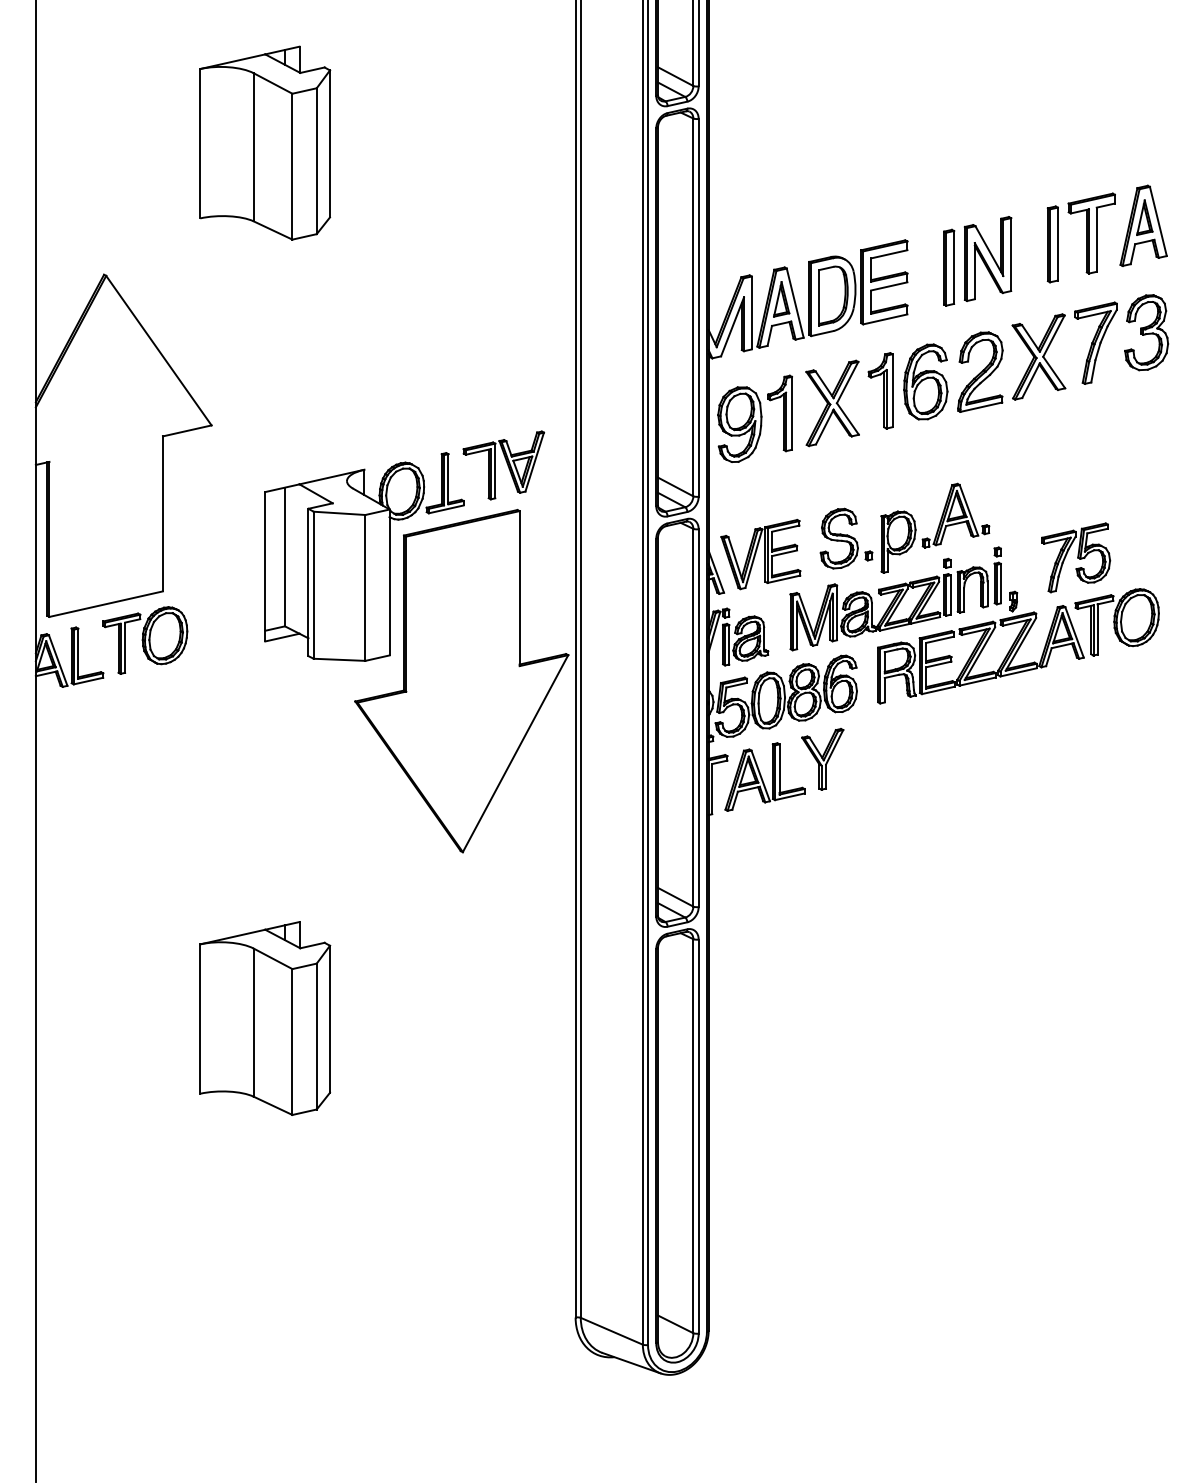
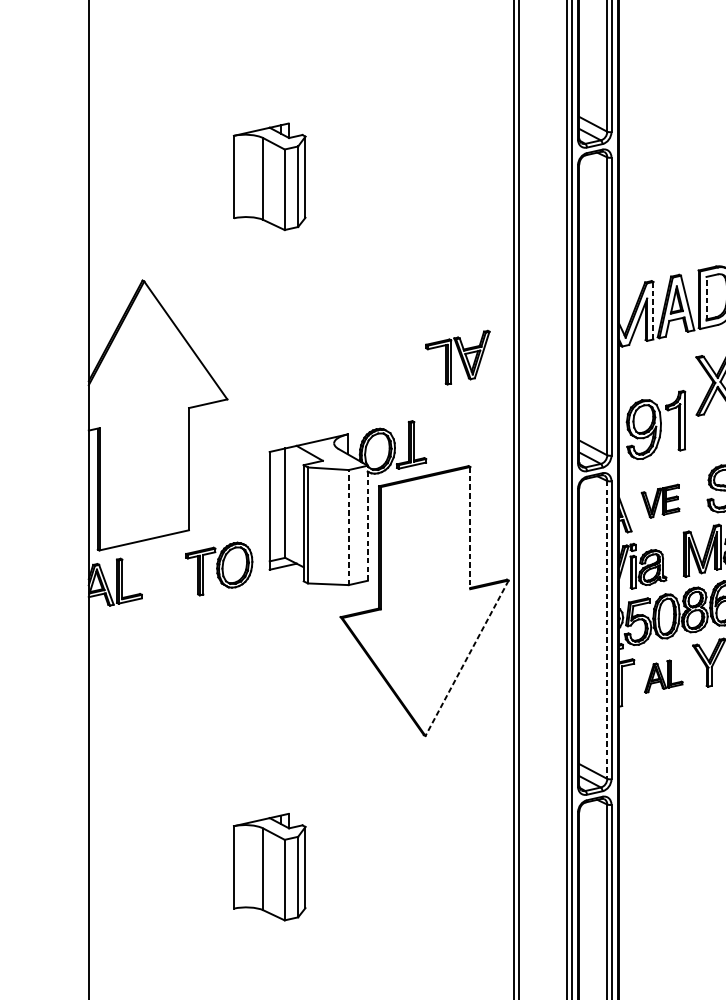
part: (265, 142) -> (269, 176), size x0.7
line: (819, 297) -> (706, 298), solid -> dashed
line: (751, 313) -> (653, 311), solid -> dashed
part: (754, 418) -> (655, 424), moved
part: (503, 465) -> (457, 357), moved
part: (760, 554) -> (660, 501), size x0.6
line: (389, 582) -> (367, 523), solid -> dashed
line: (365, 587) -> (348, 527), solid -> dashed
line: (519, 588) -> (470, 528), solid -> dashed
part: (145, 640) -> (219, 569), moved
line: (693, 717) -> (607, 629), solid -> dashed
line: (515, 753) -> (467, 658), solid -> dashed
part: (764, 776) -> (663, 676), size x0.6
part: (265, 1018) -> (269, 867), size x0.7

